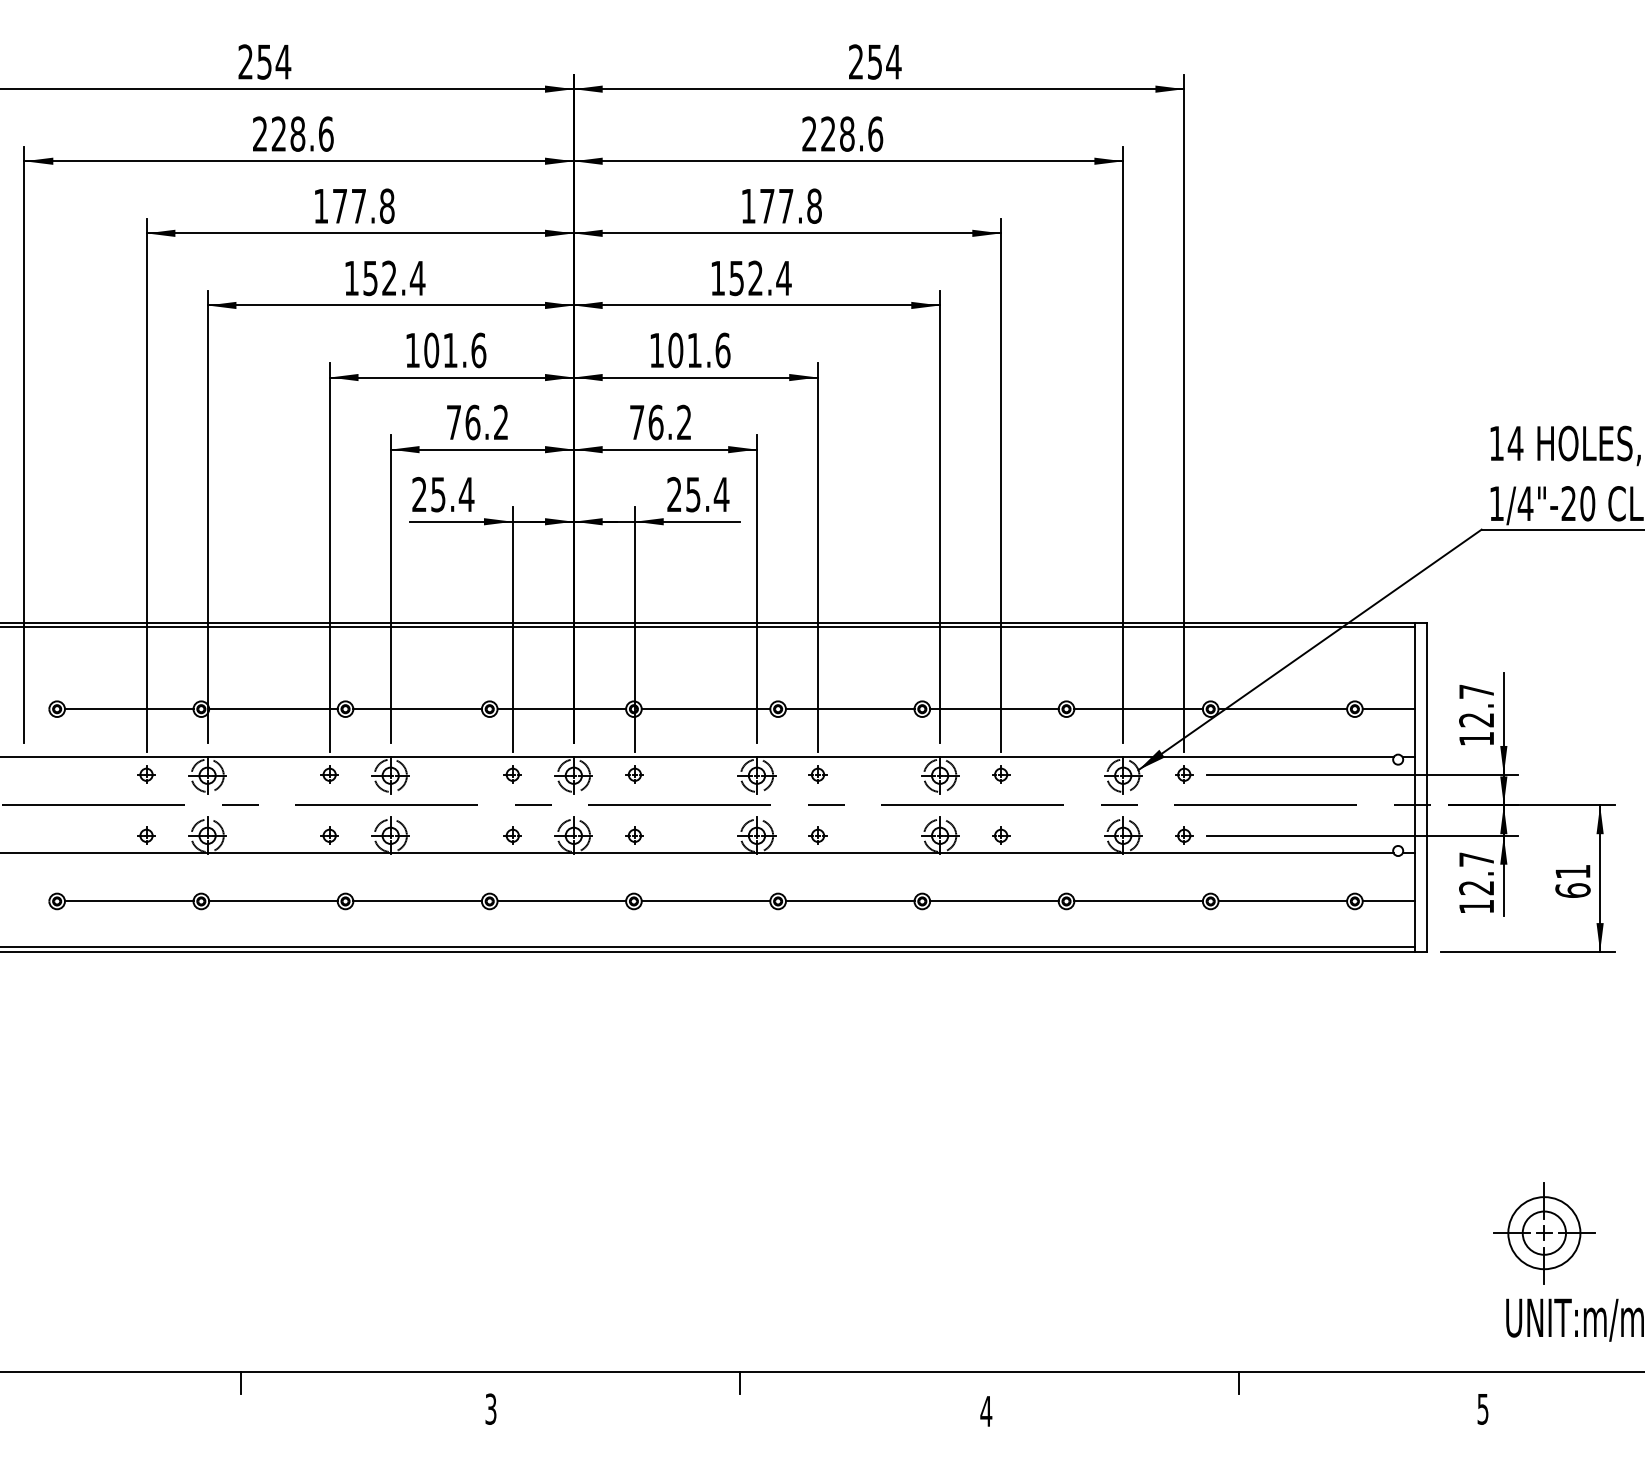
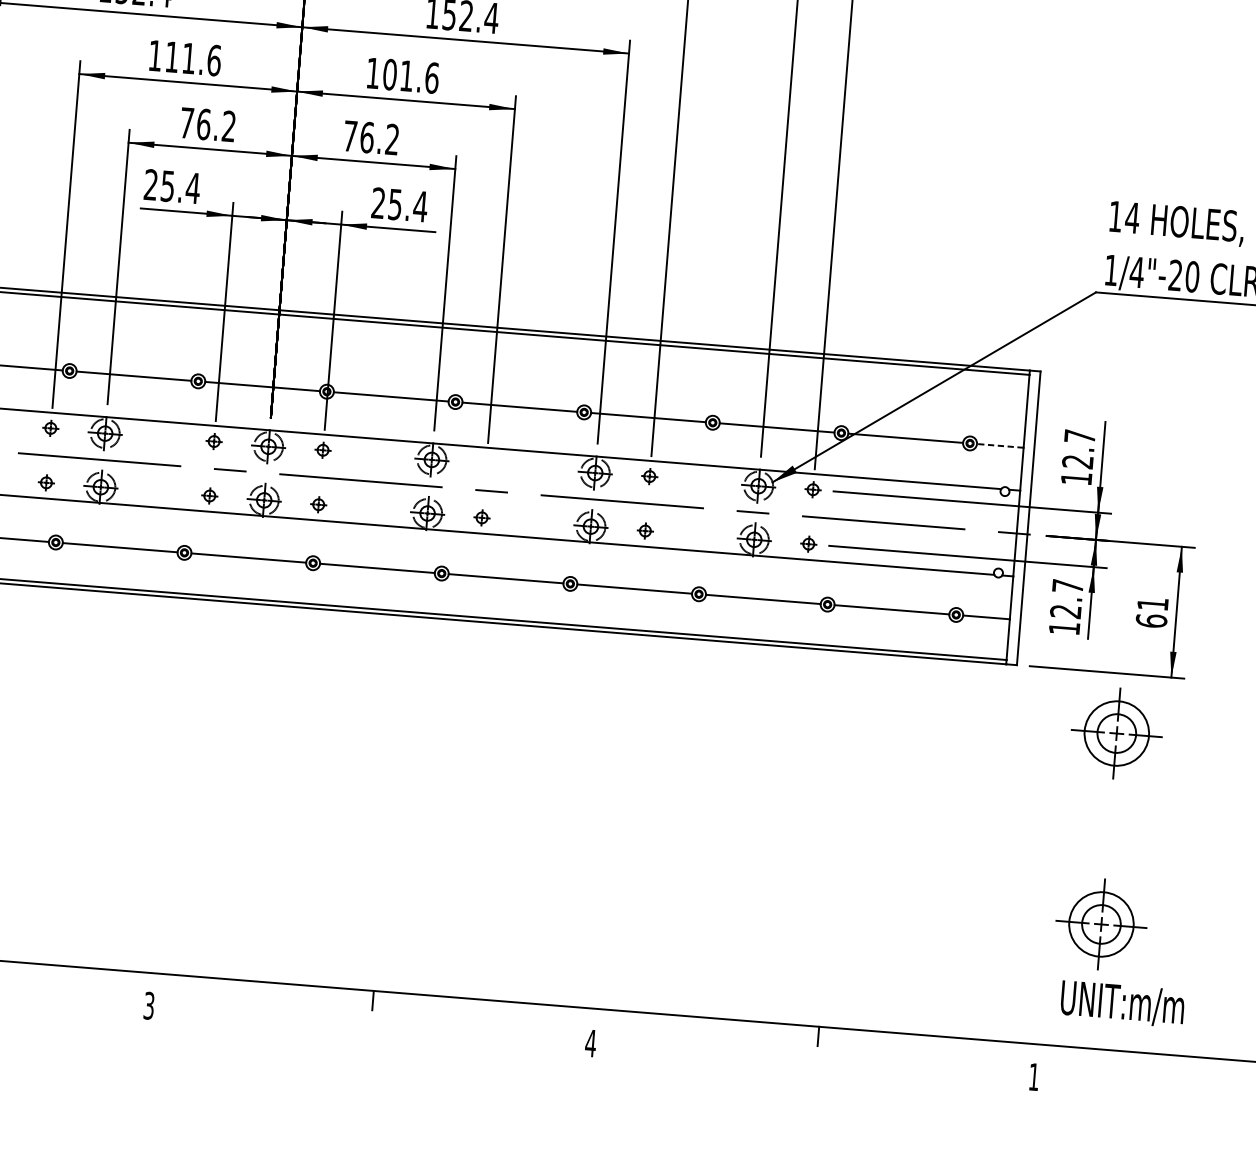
text: (431, 350) -> (172, 57), 101.6 -> 111.6
line: (1388, 709) -> (999, 446), solid -> dashed
part: (817, 774) -> (485, 463), removed
part: (1544, 1019) -> (1116, 733), added
text: (1482, 1409) -> (1033, 1077), 5 -> 1

